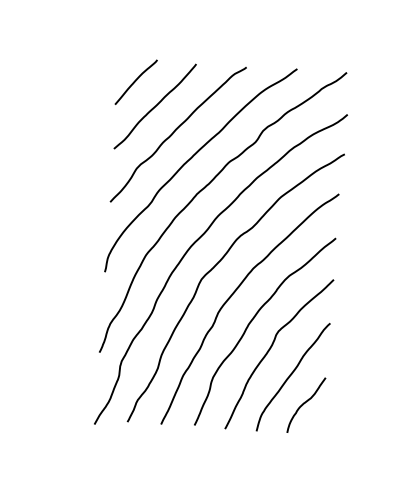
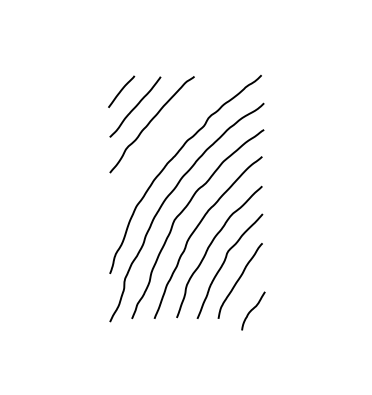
curve: (192, 159) -> (162, 140), removed
curve: (306, 402) -> (253, 309), moved

